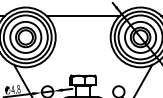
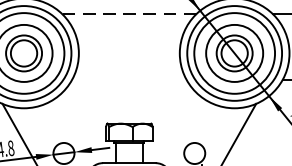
line: (83, 15) -> (129, 13), solid -> dashed

